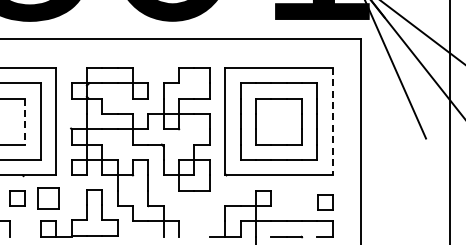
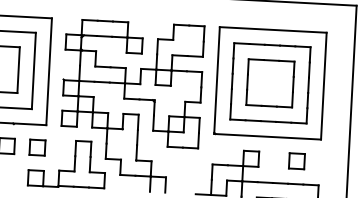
line: (332, 121) -> (323, 86), dashed -> solid
line: (25, 122) -> (18, 71), dashed -> solid
part: (48, 198) -> (37, 147), size x0.71
part: (325, 202) -> (296, 161), moved

